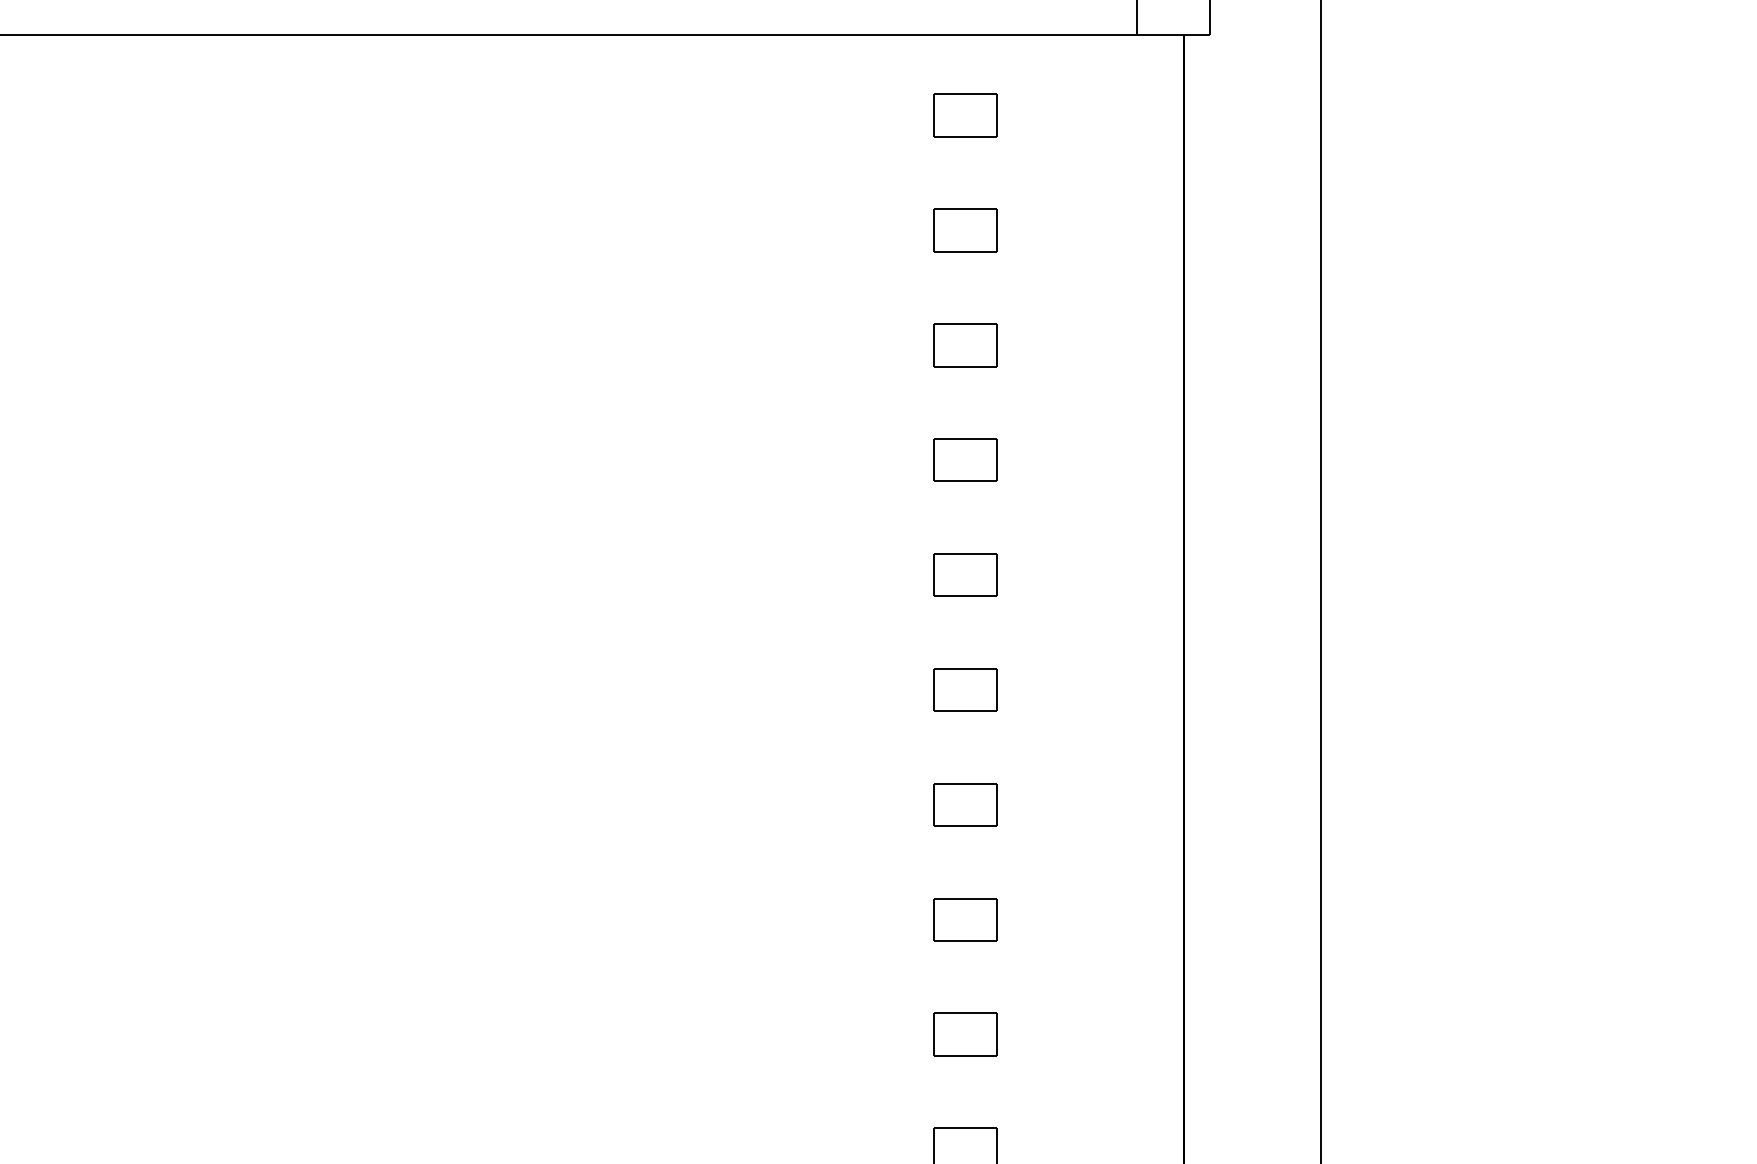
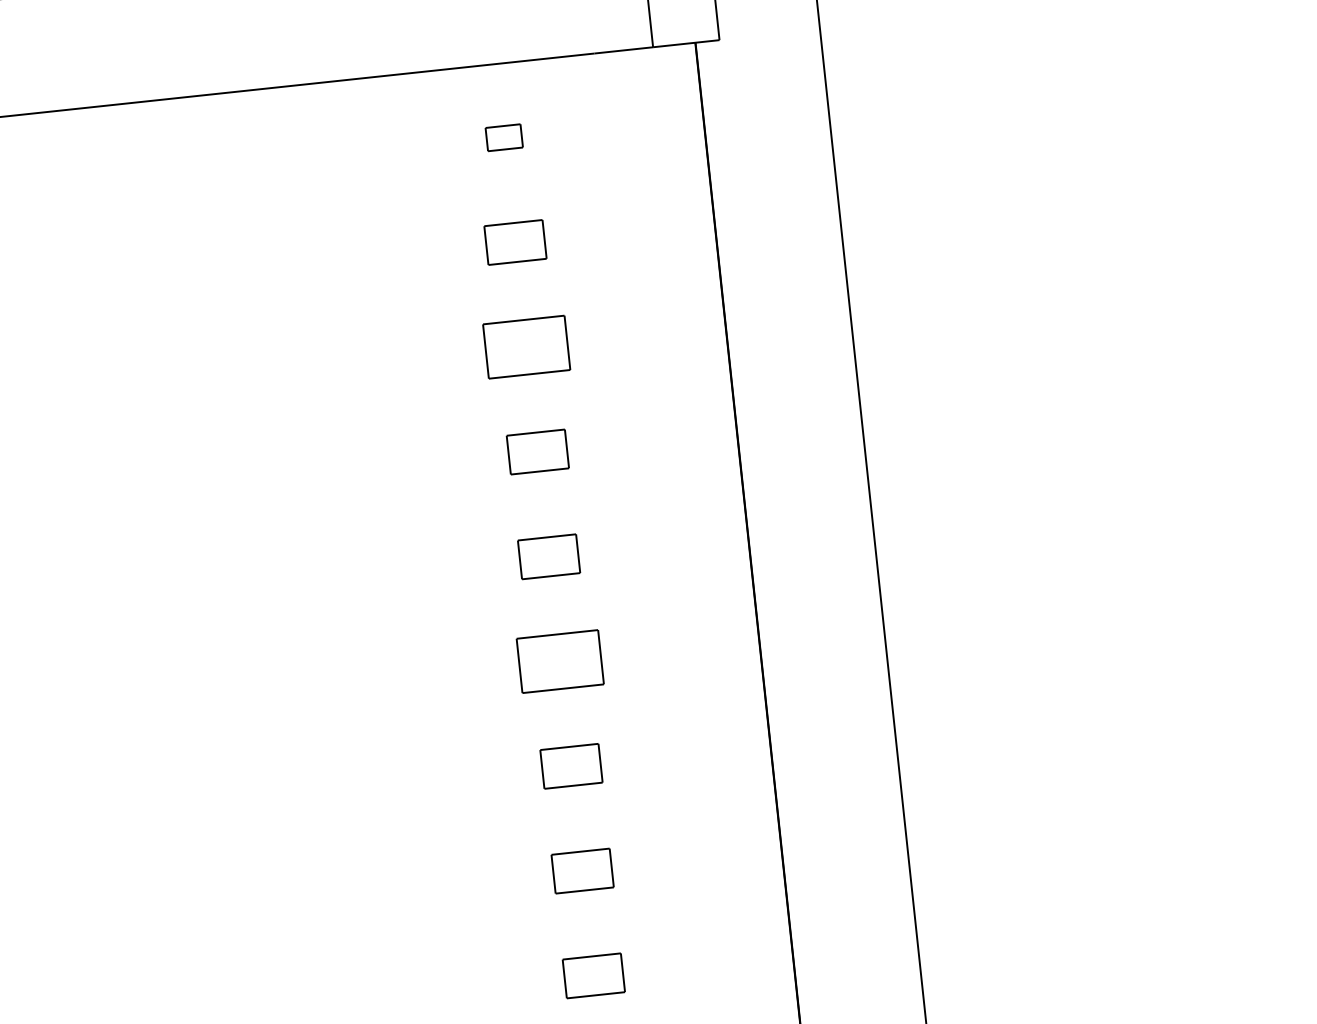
part: (965, 115) -> (504, 137), size x0.6
part: (965, 345) -> (526, 347), size x1.4
part: (965, 689) -> (560, 661), size x1.4

